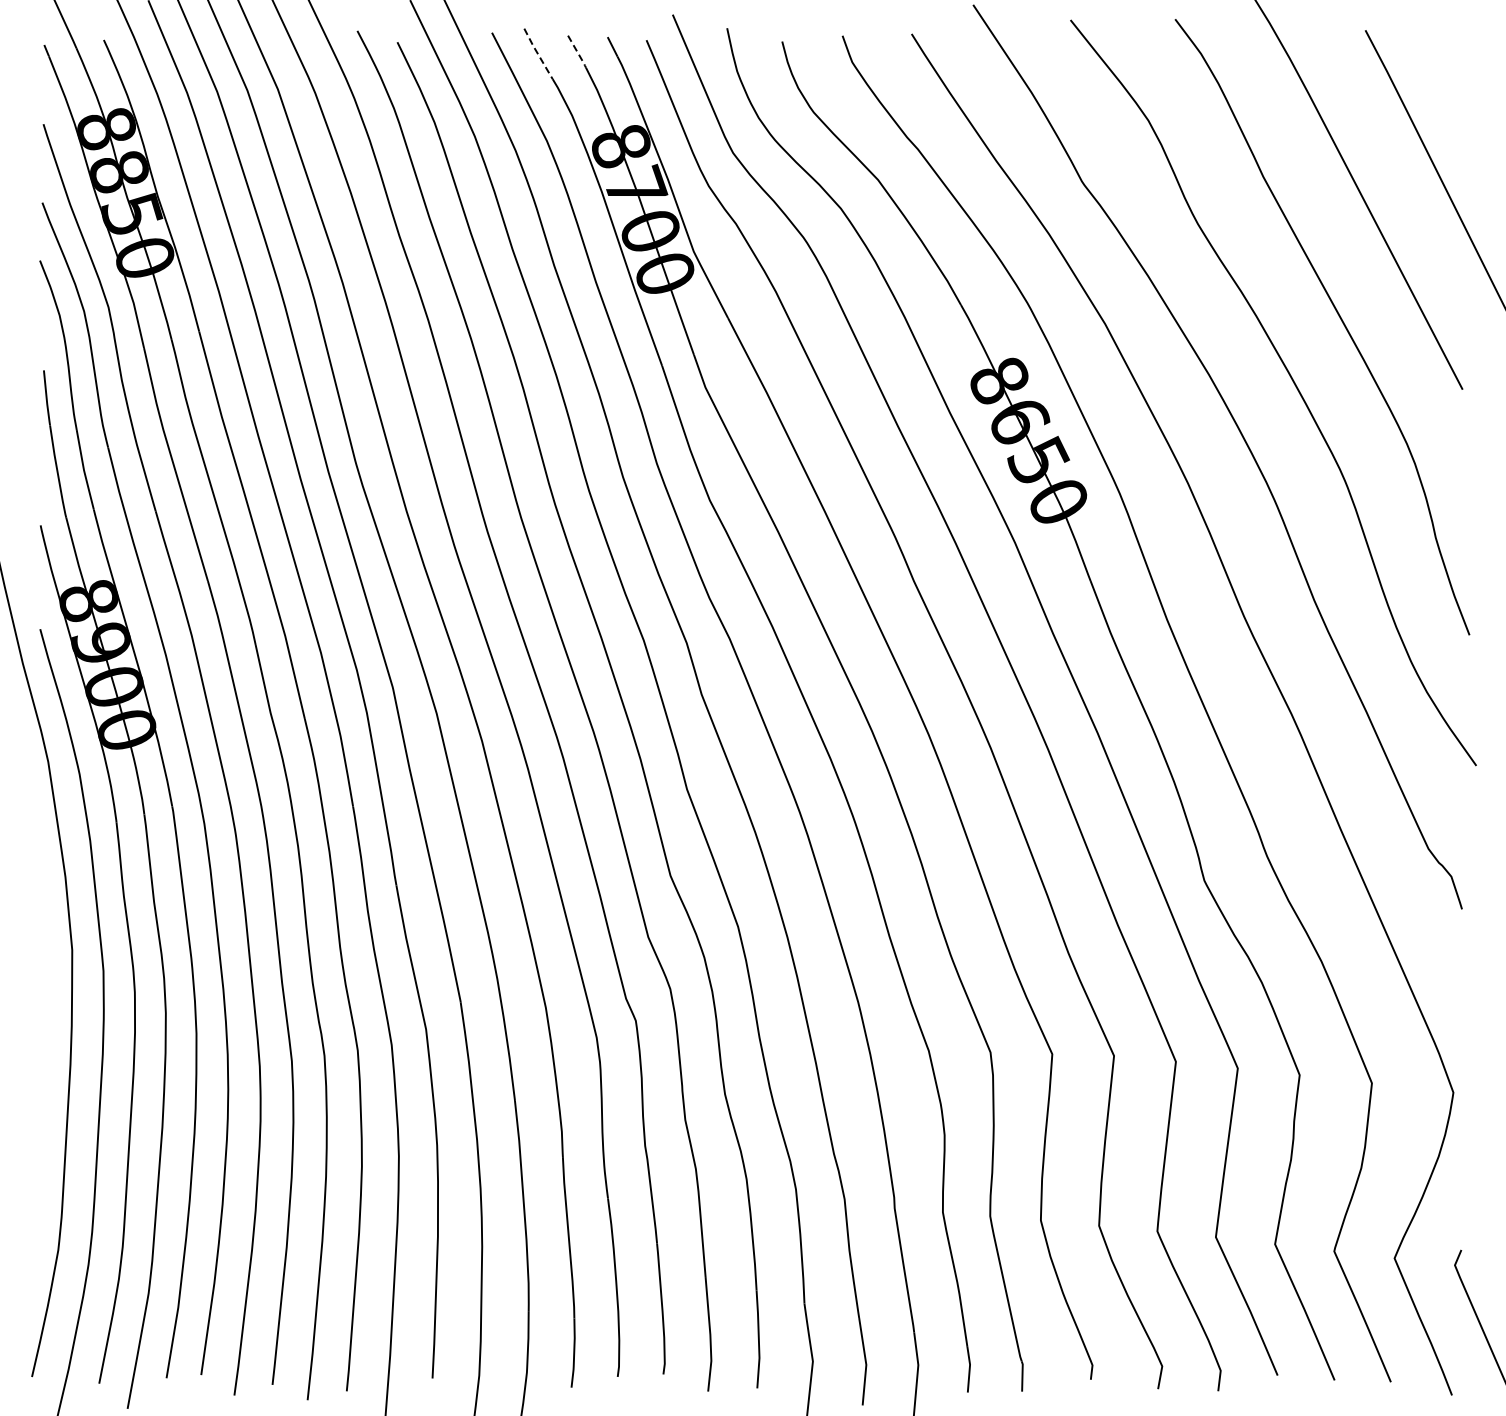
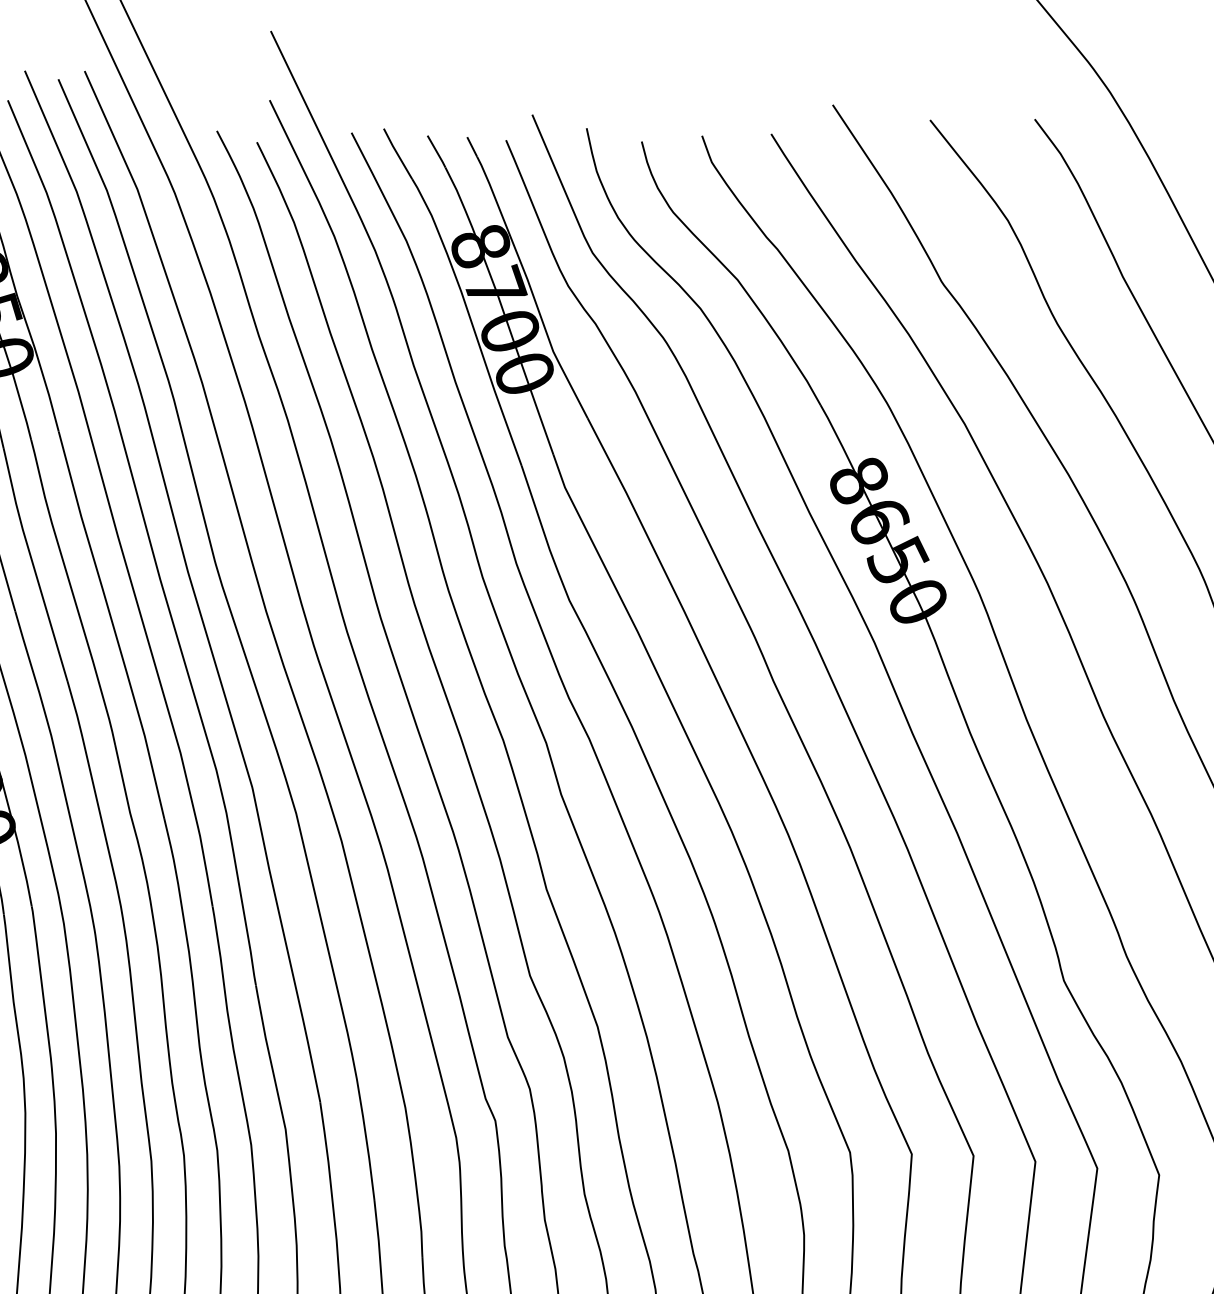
line: (578, 53) -> (438, 153), dashed -> solid
line: (538, 54) -> (398, 154), dashed -> solid

